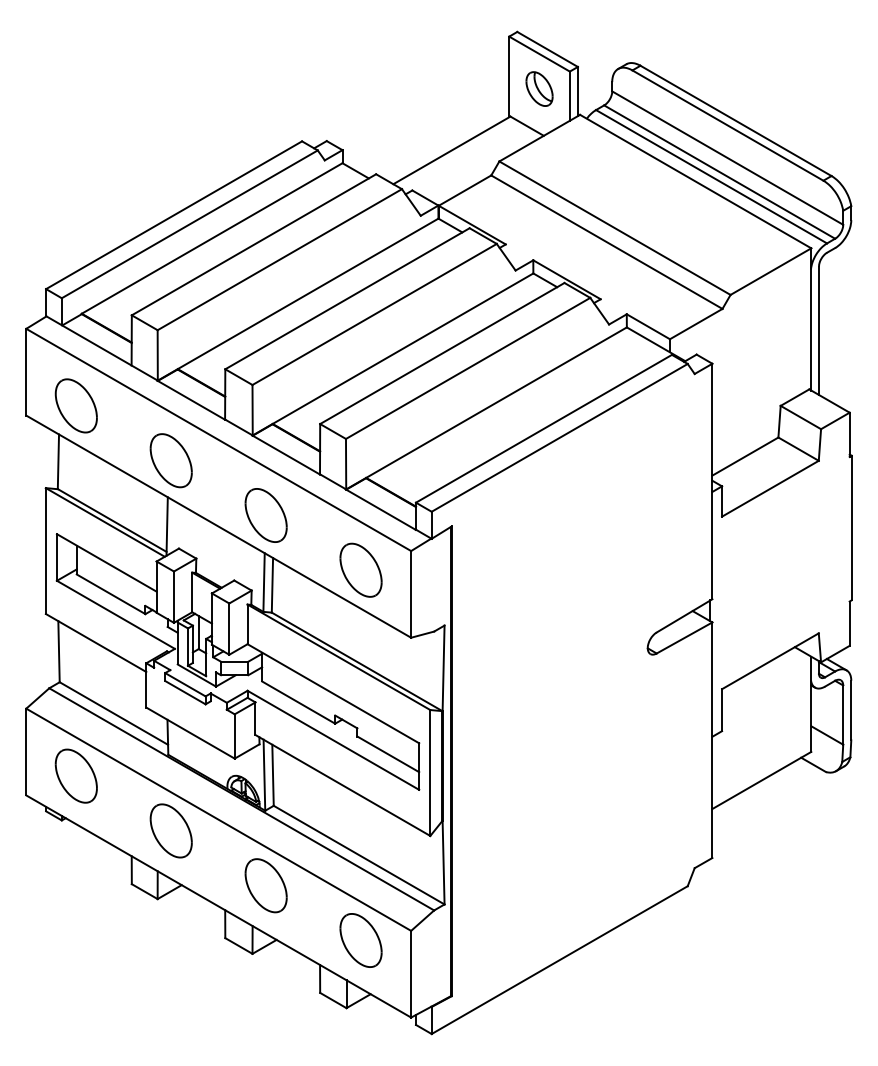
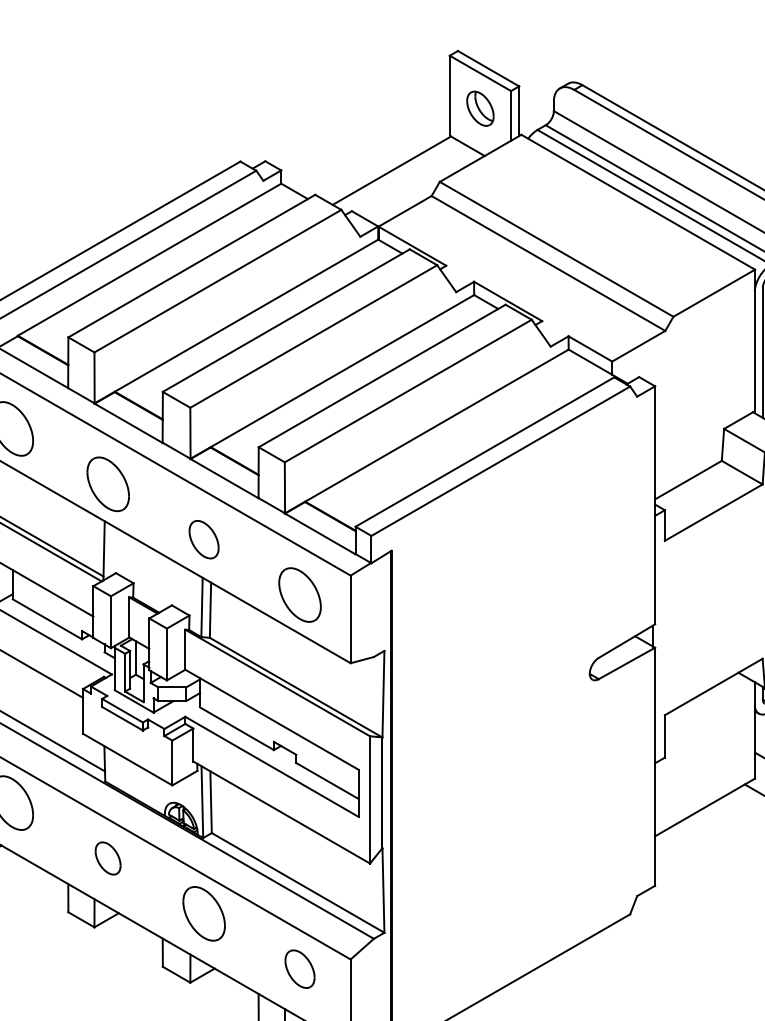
part: (265, 515) -> (203, 539), size x0.7
part: (170, 830) -> (107, 858), size x0.6
part: (360, 940) -> (299, 969), size x0.7

